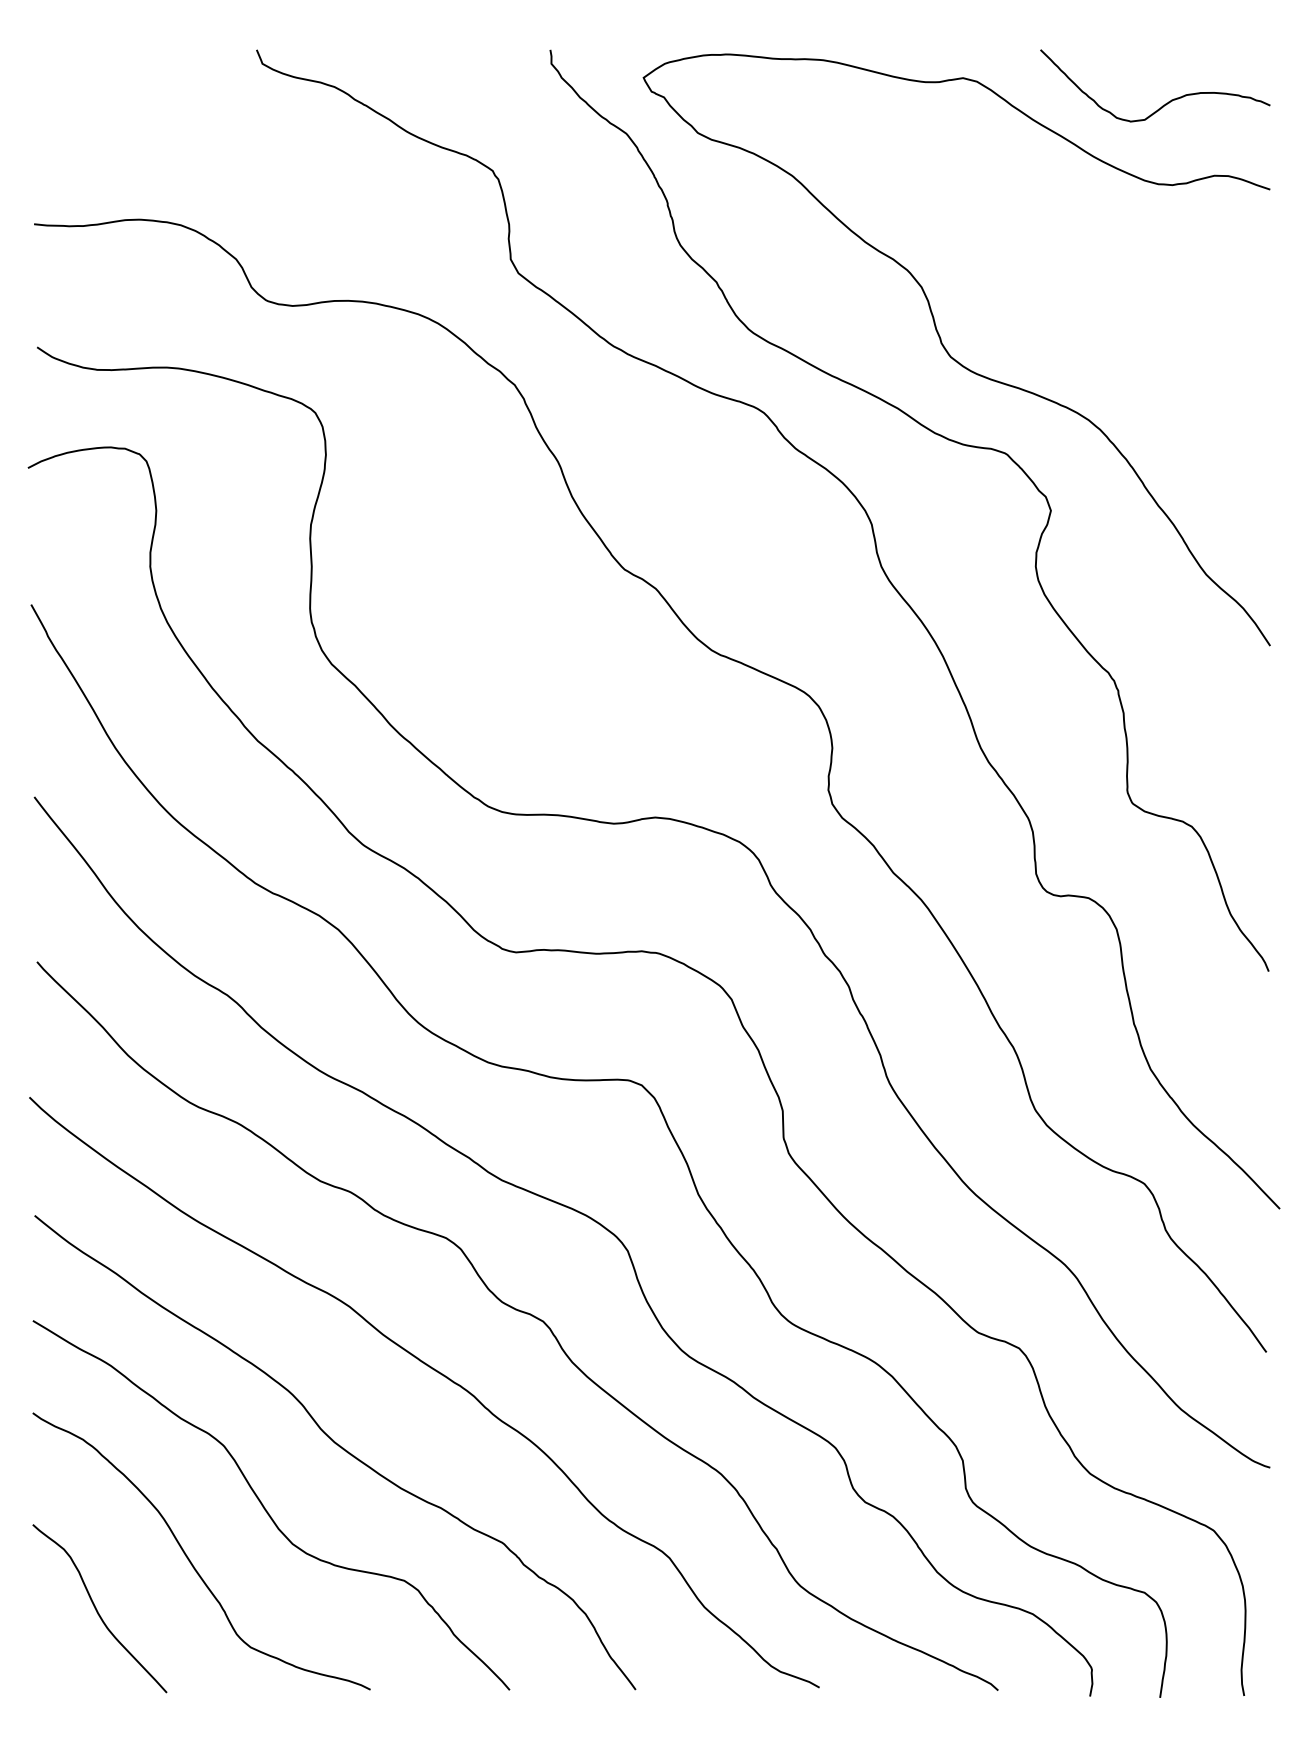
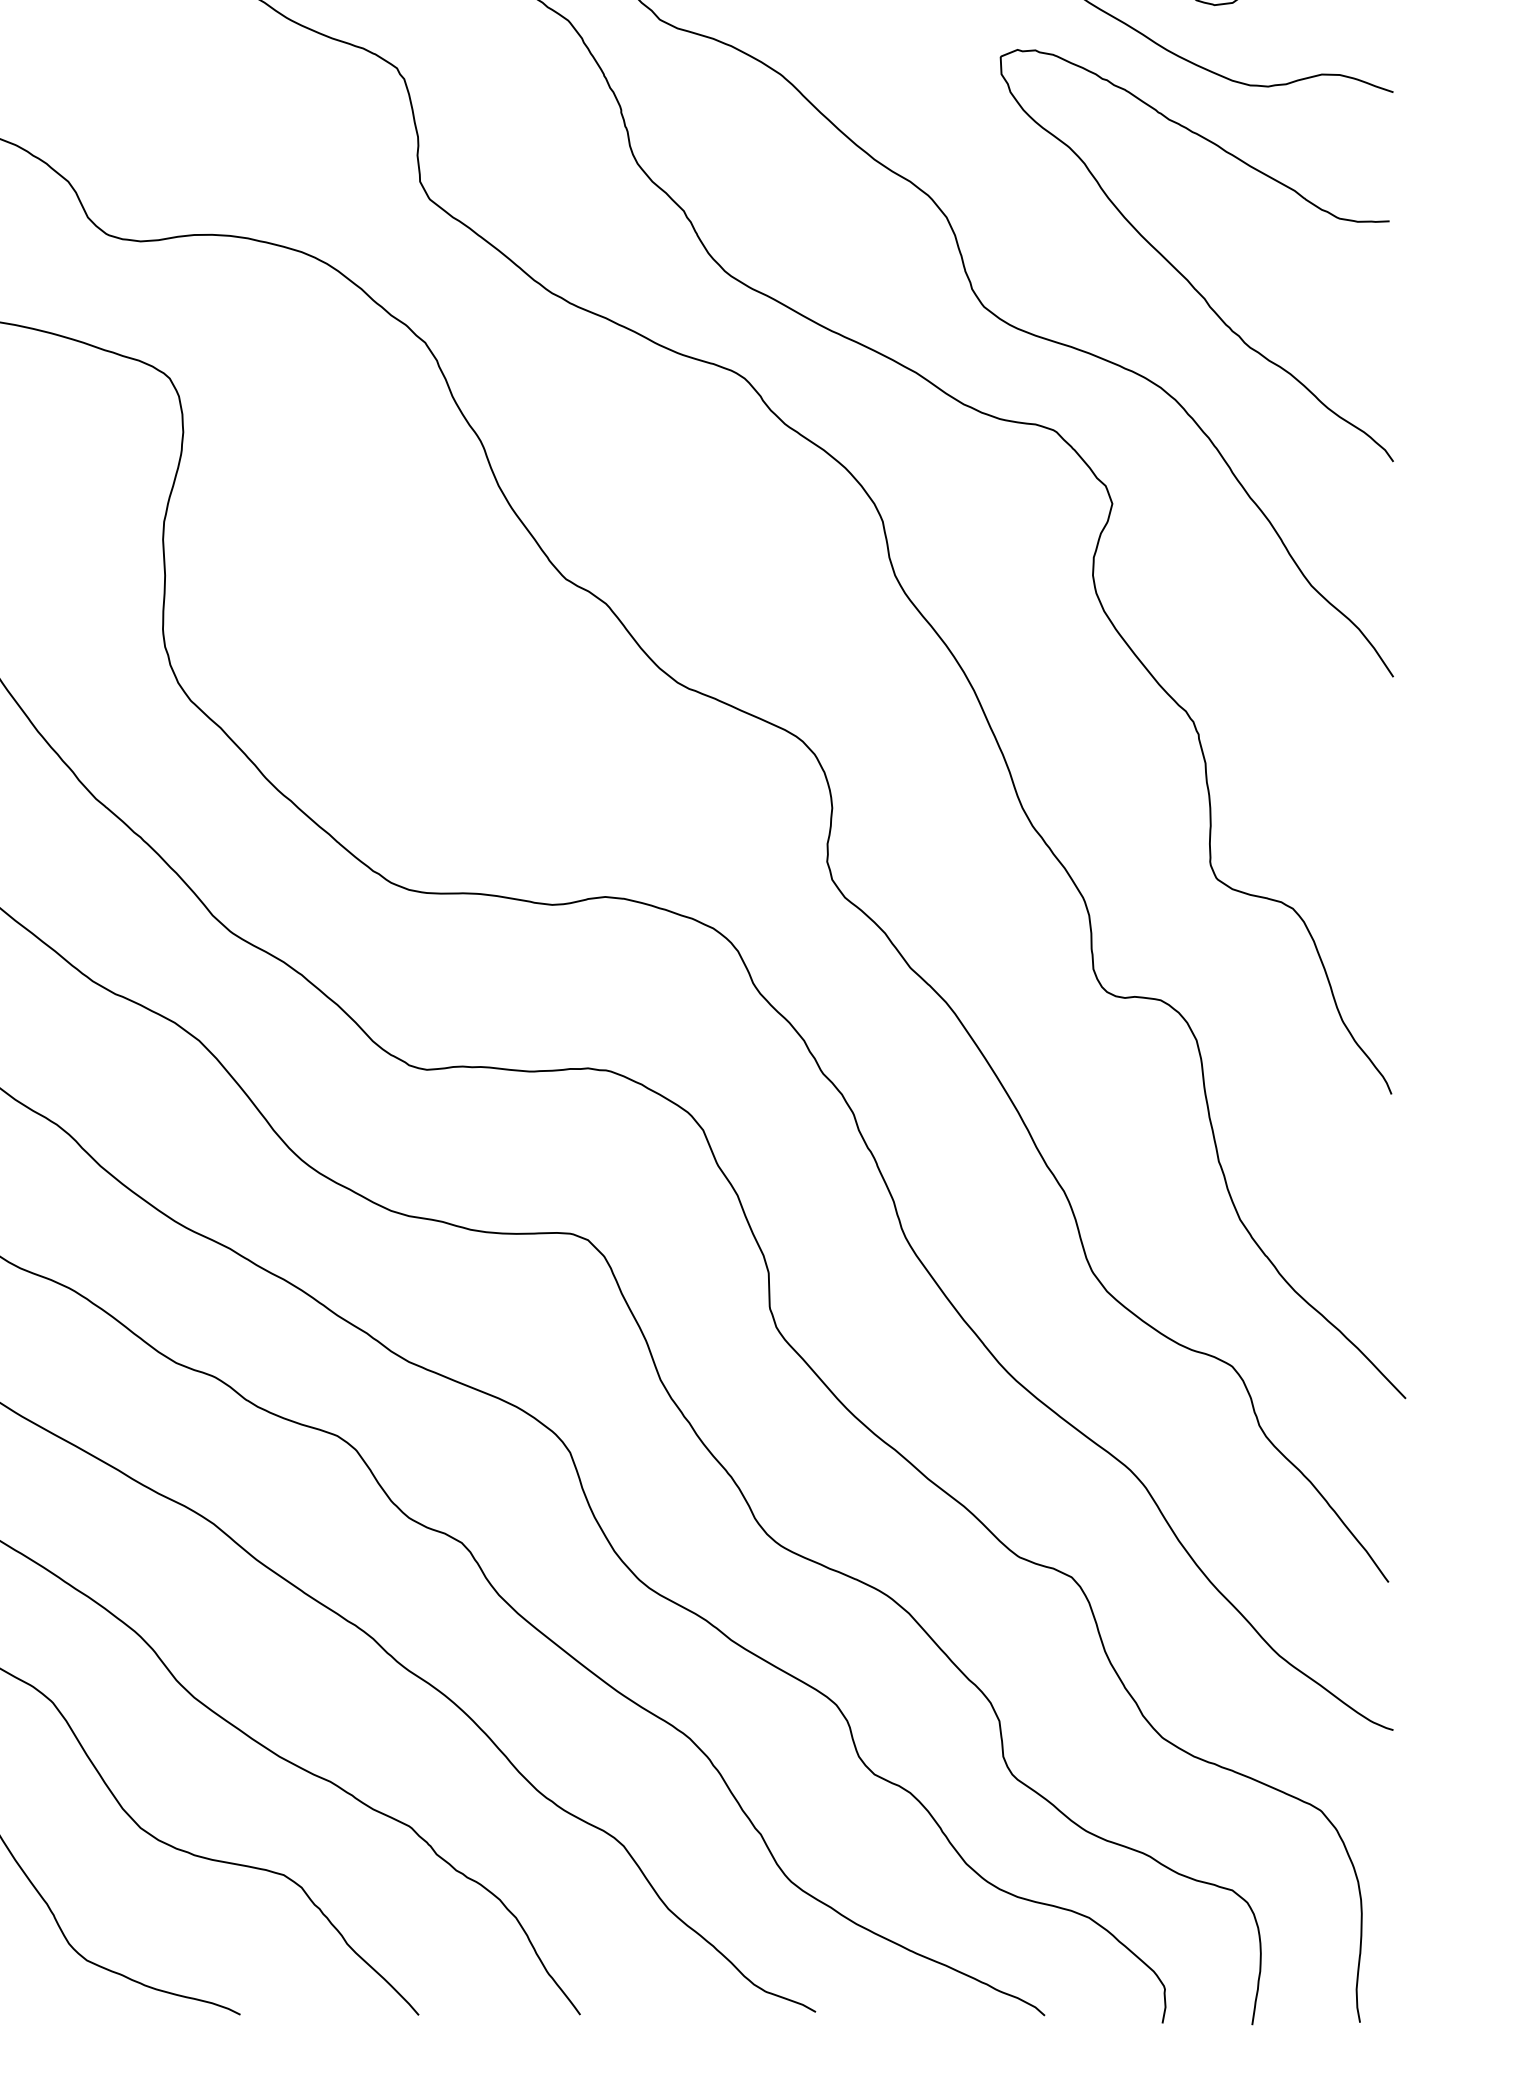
curve: (1107, 332) -> (1184, 275), added

